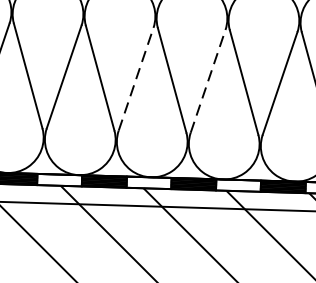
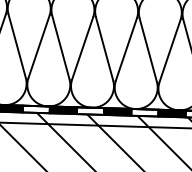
line: (135, 79) -> (82, 48), dashed -> solid
line: (208, 81) -> (126, 49), dashed -> solid

